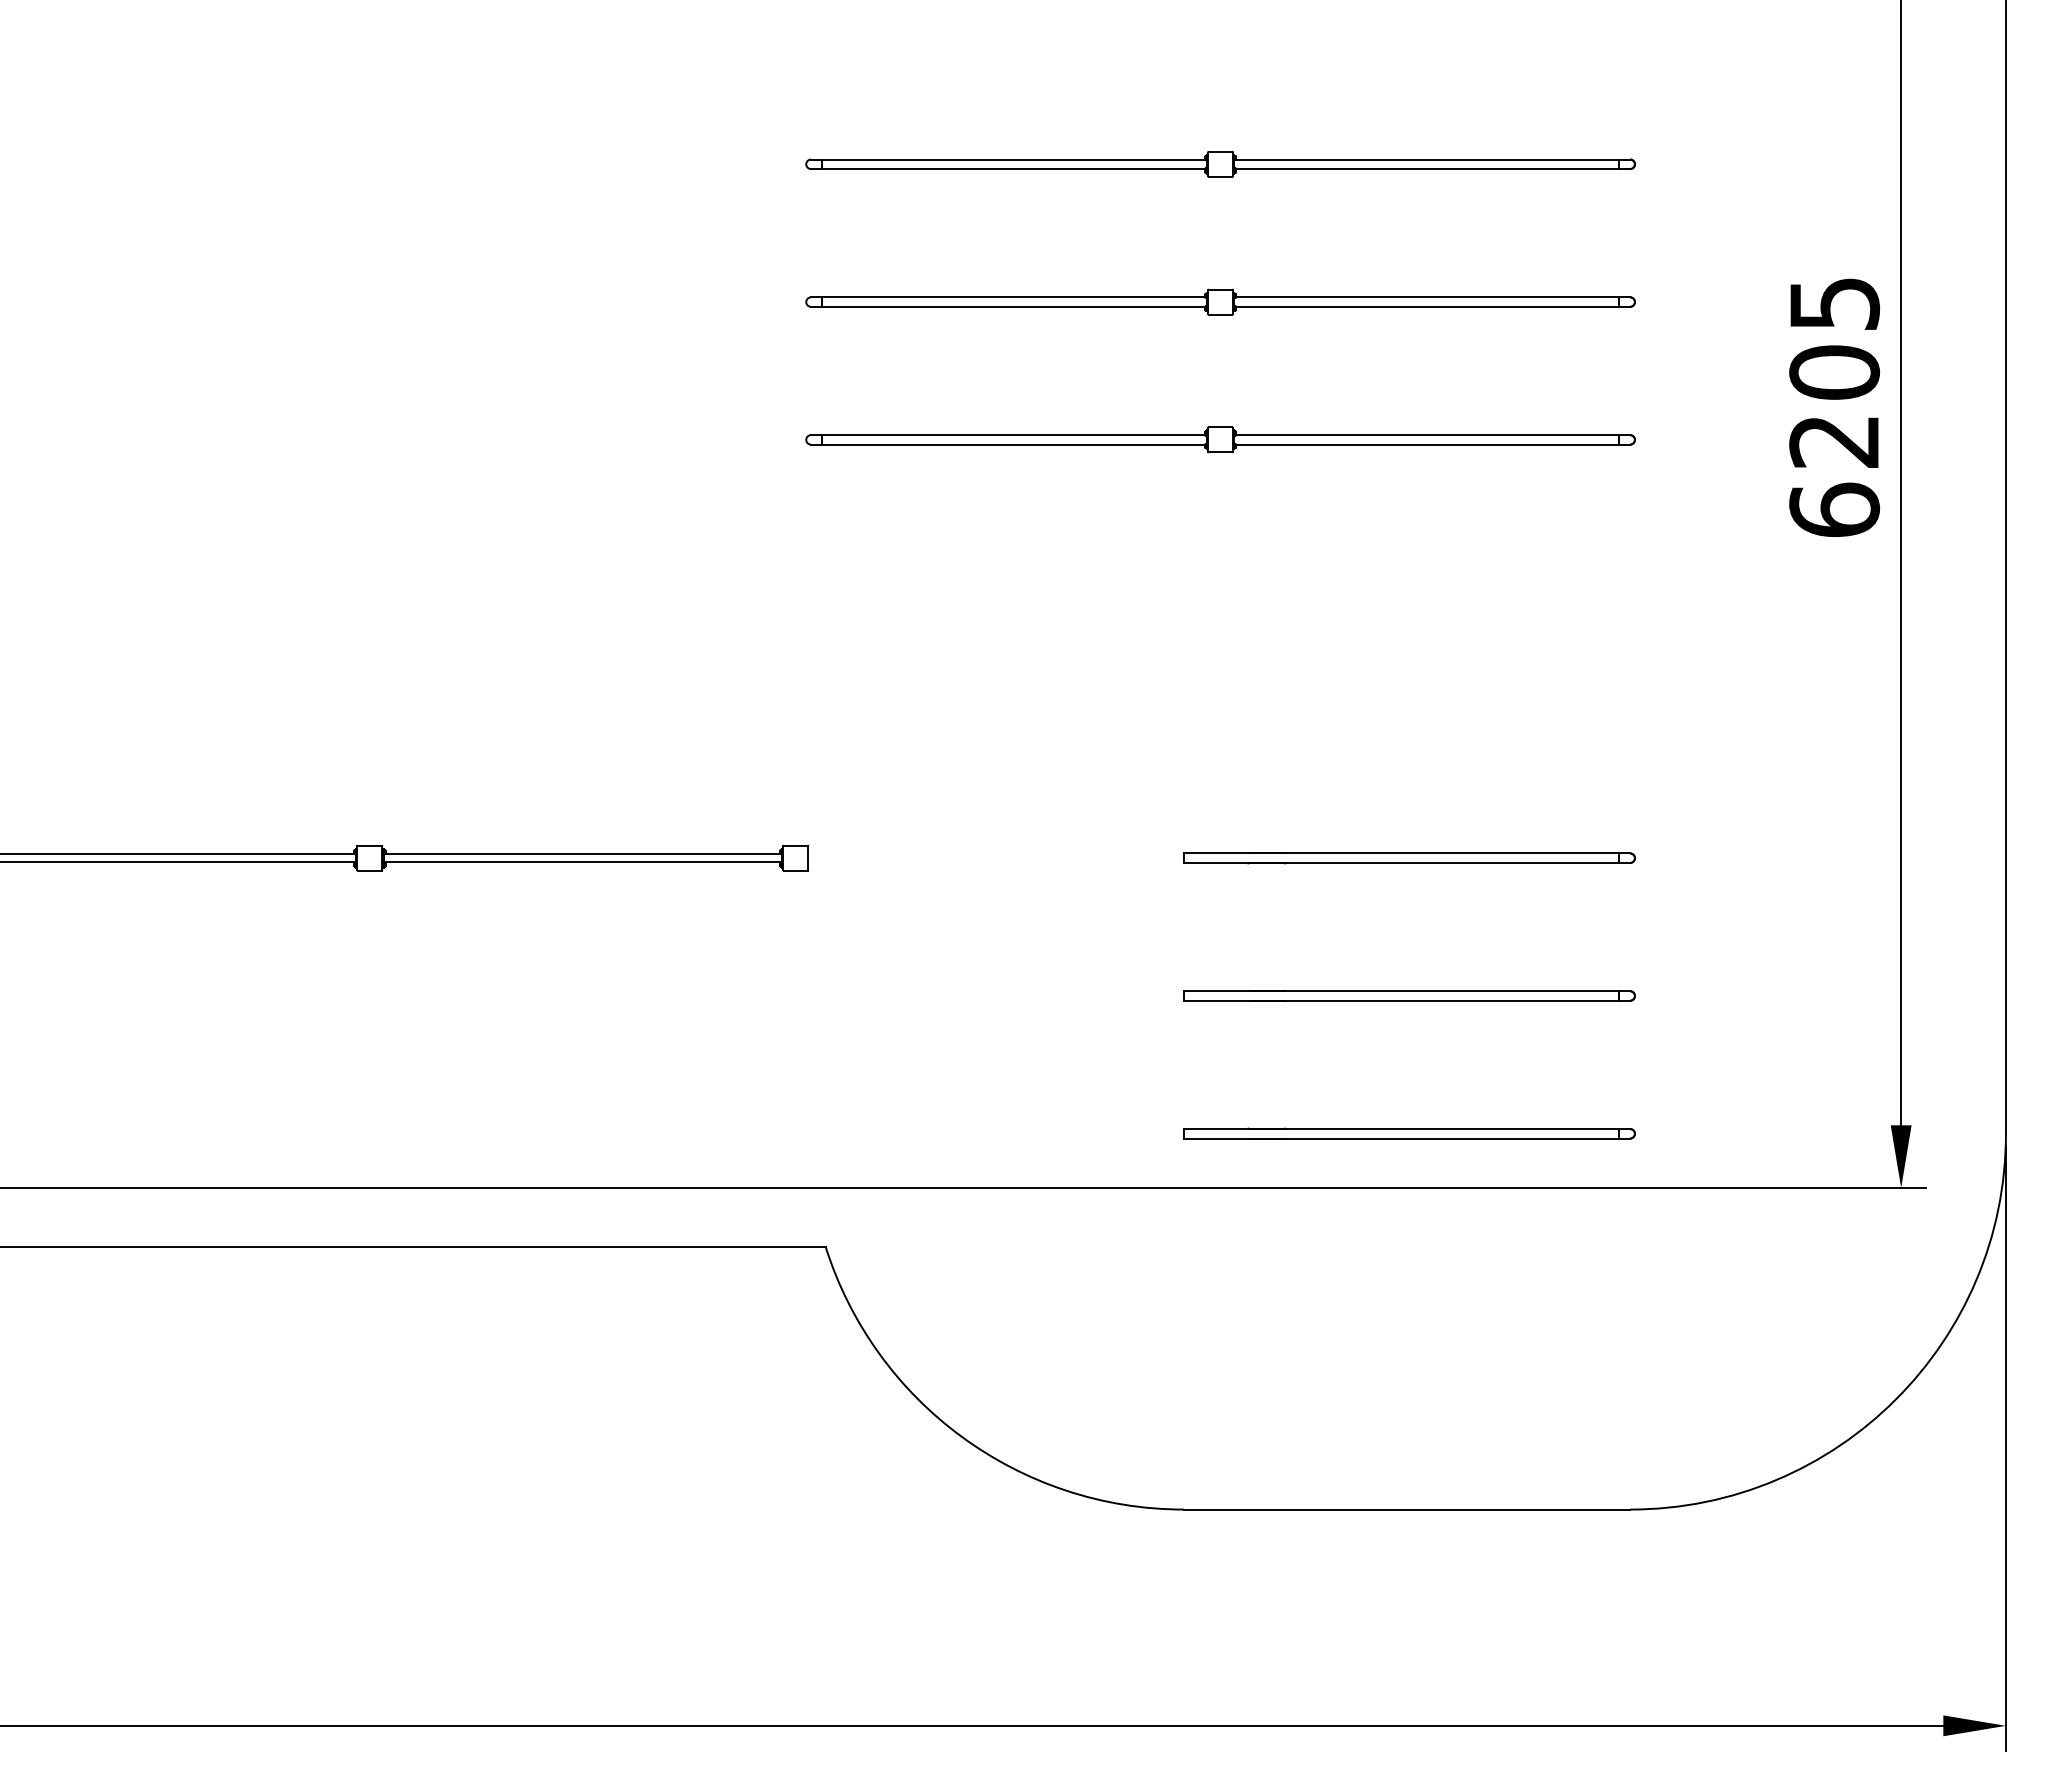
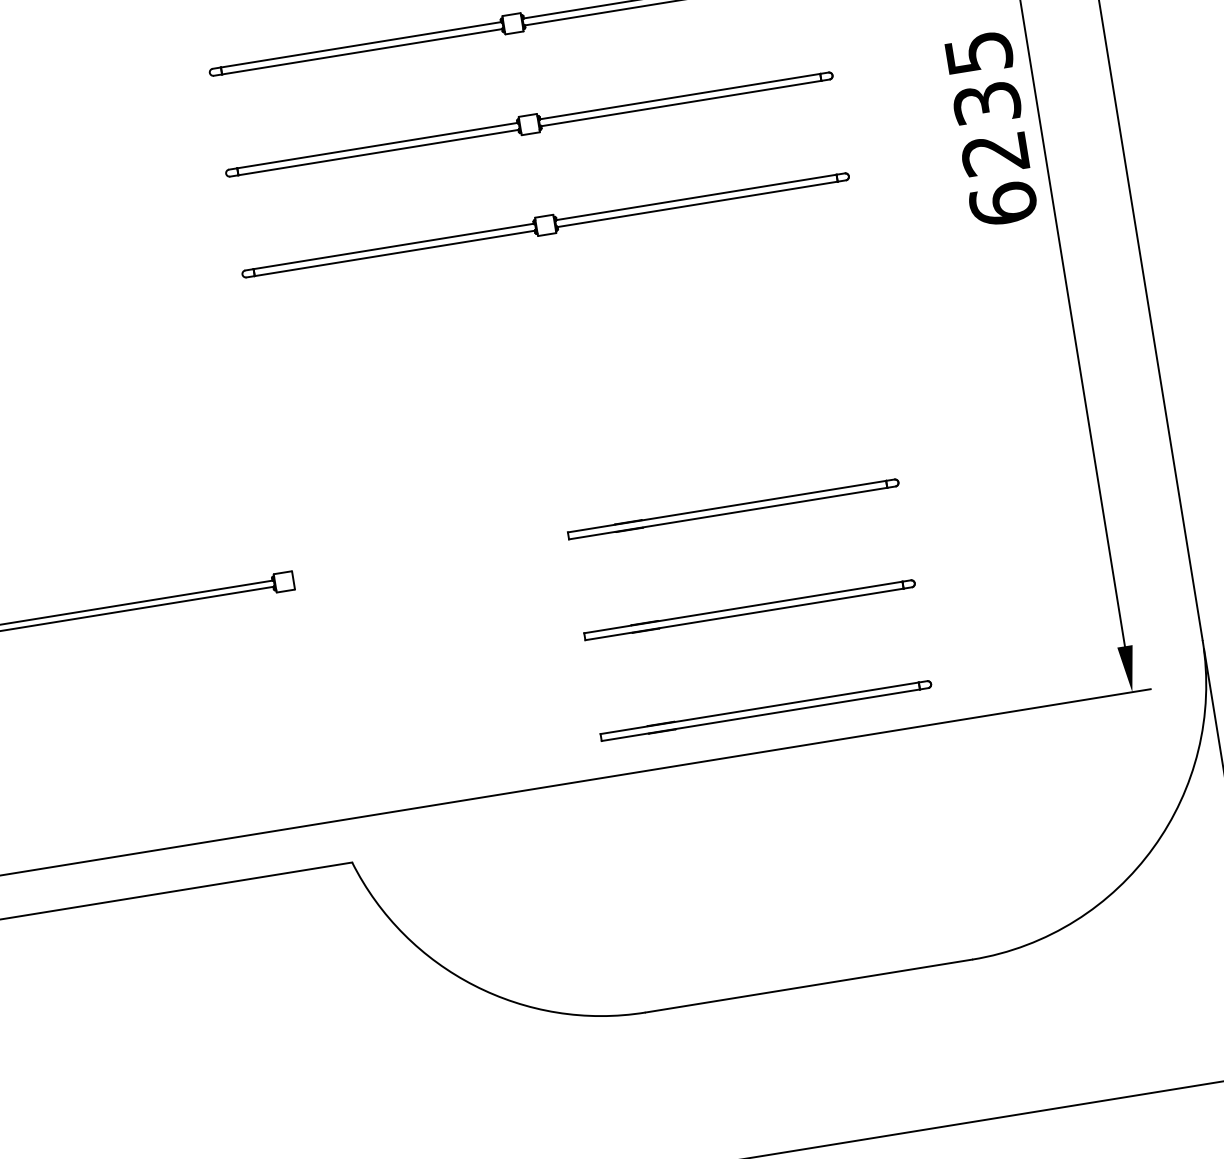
text: (1834, 372) -> (986, 103), 6205 -> 6235

